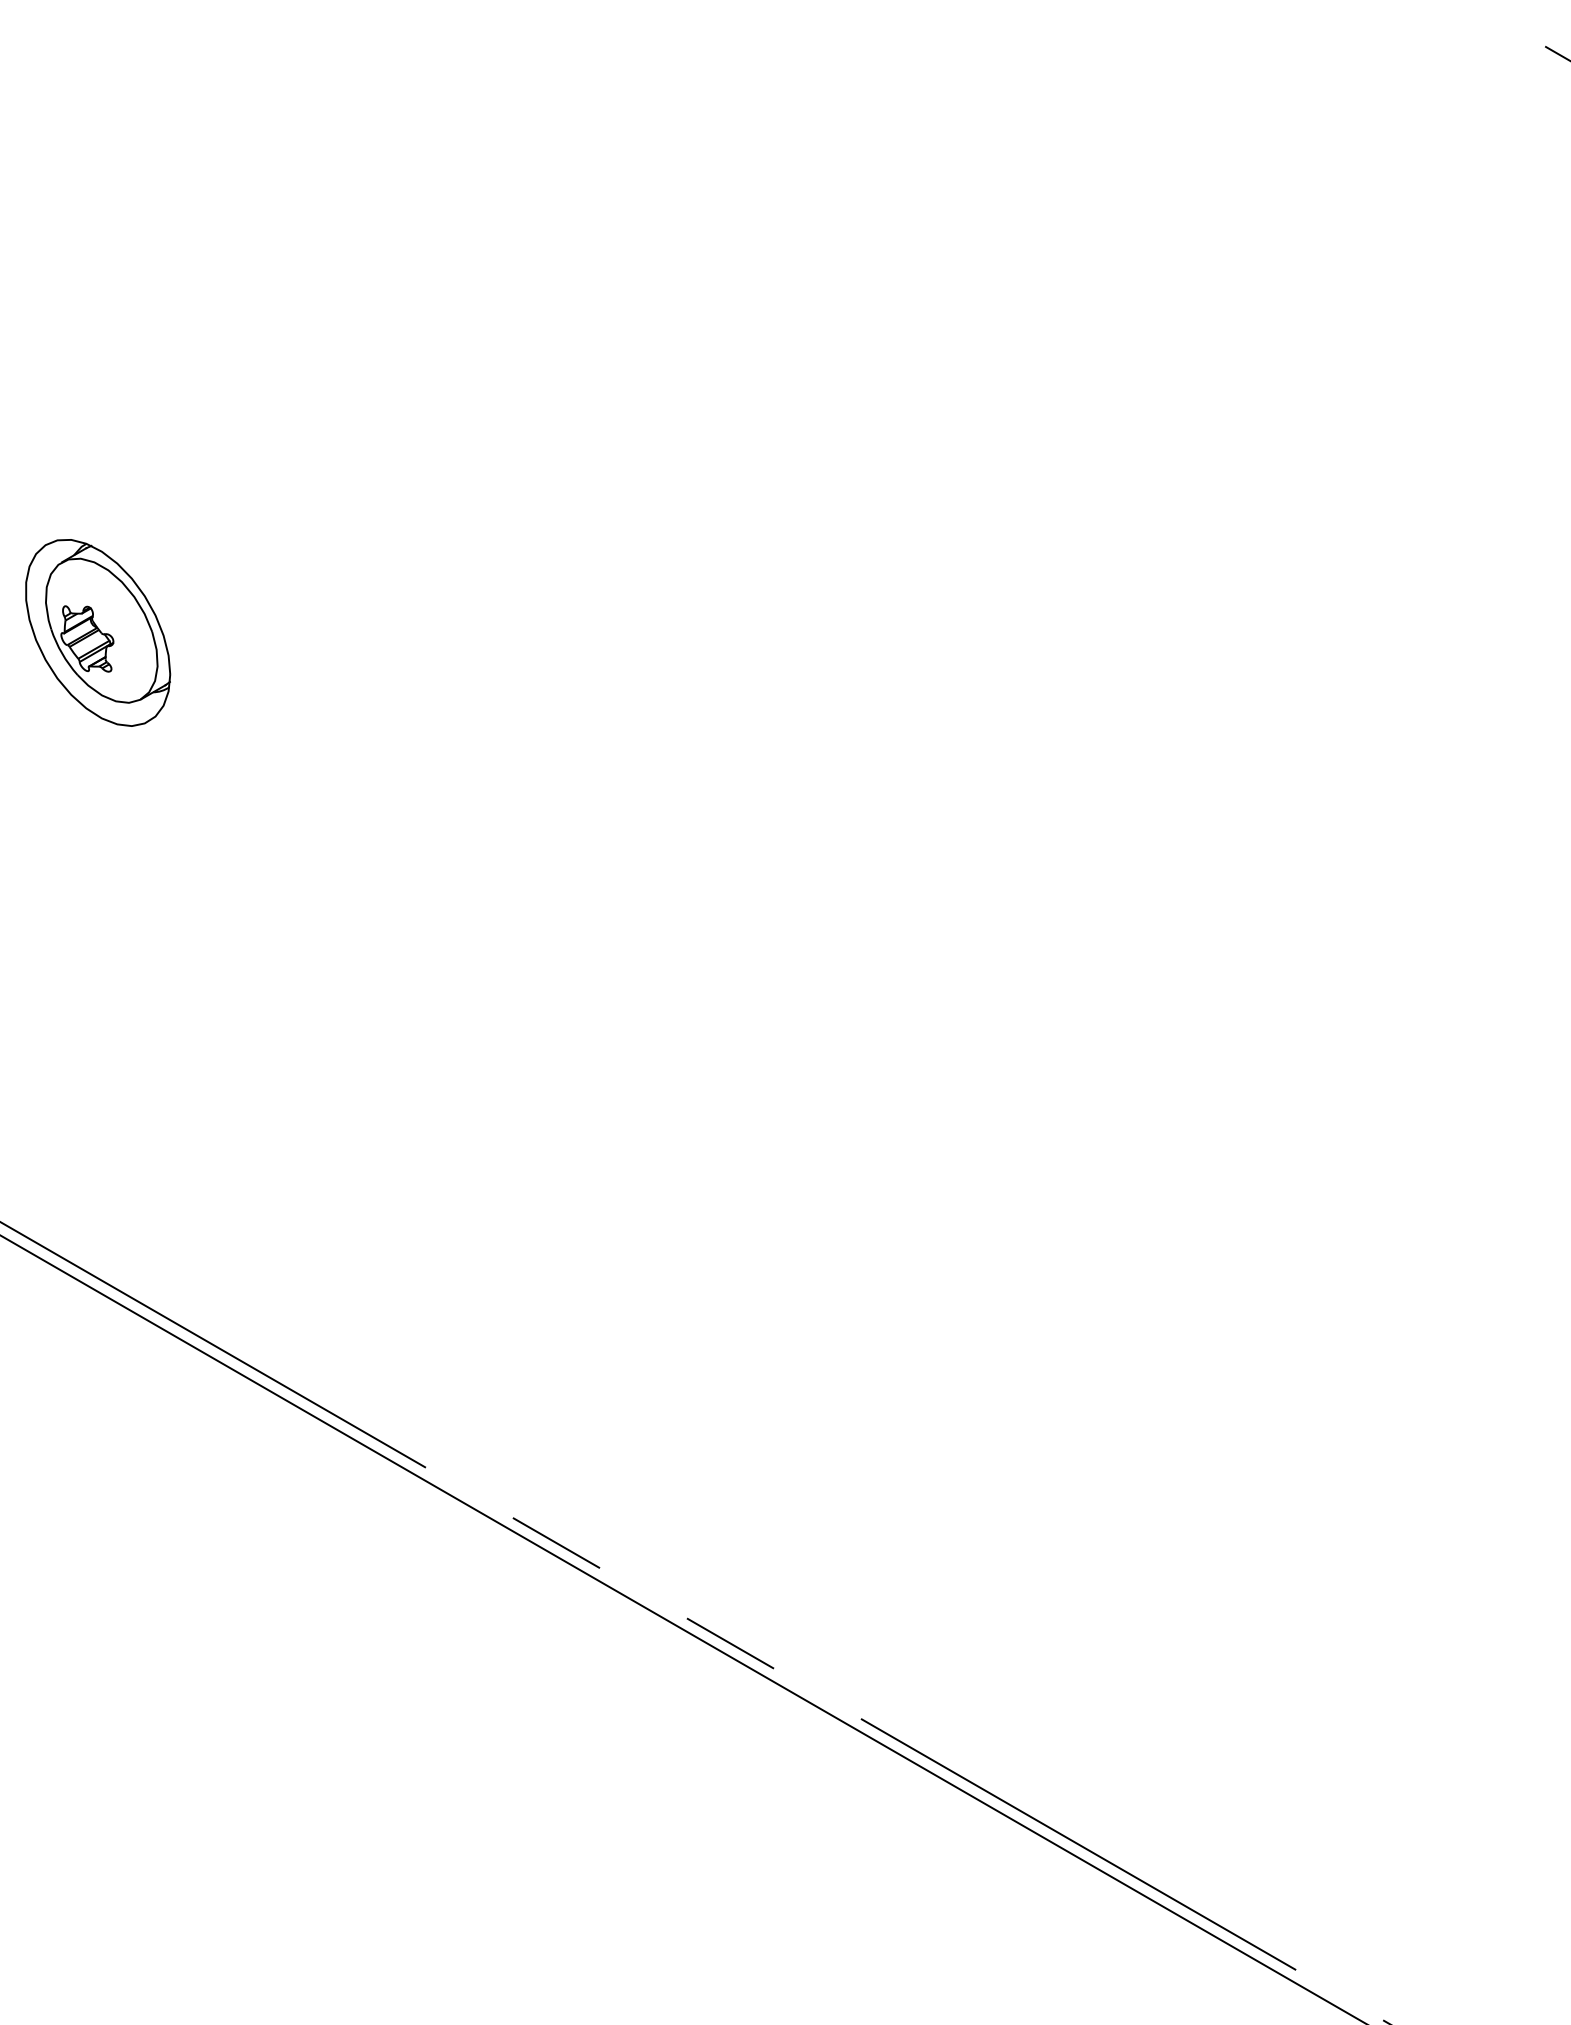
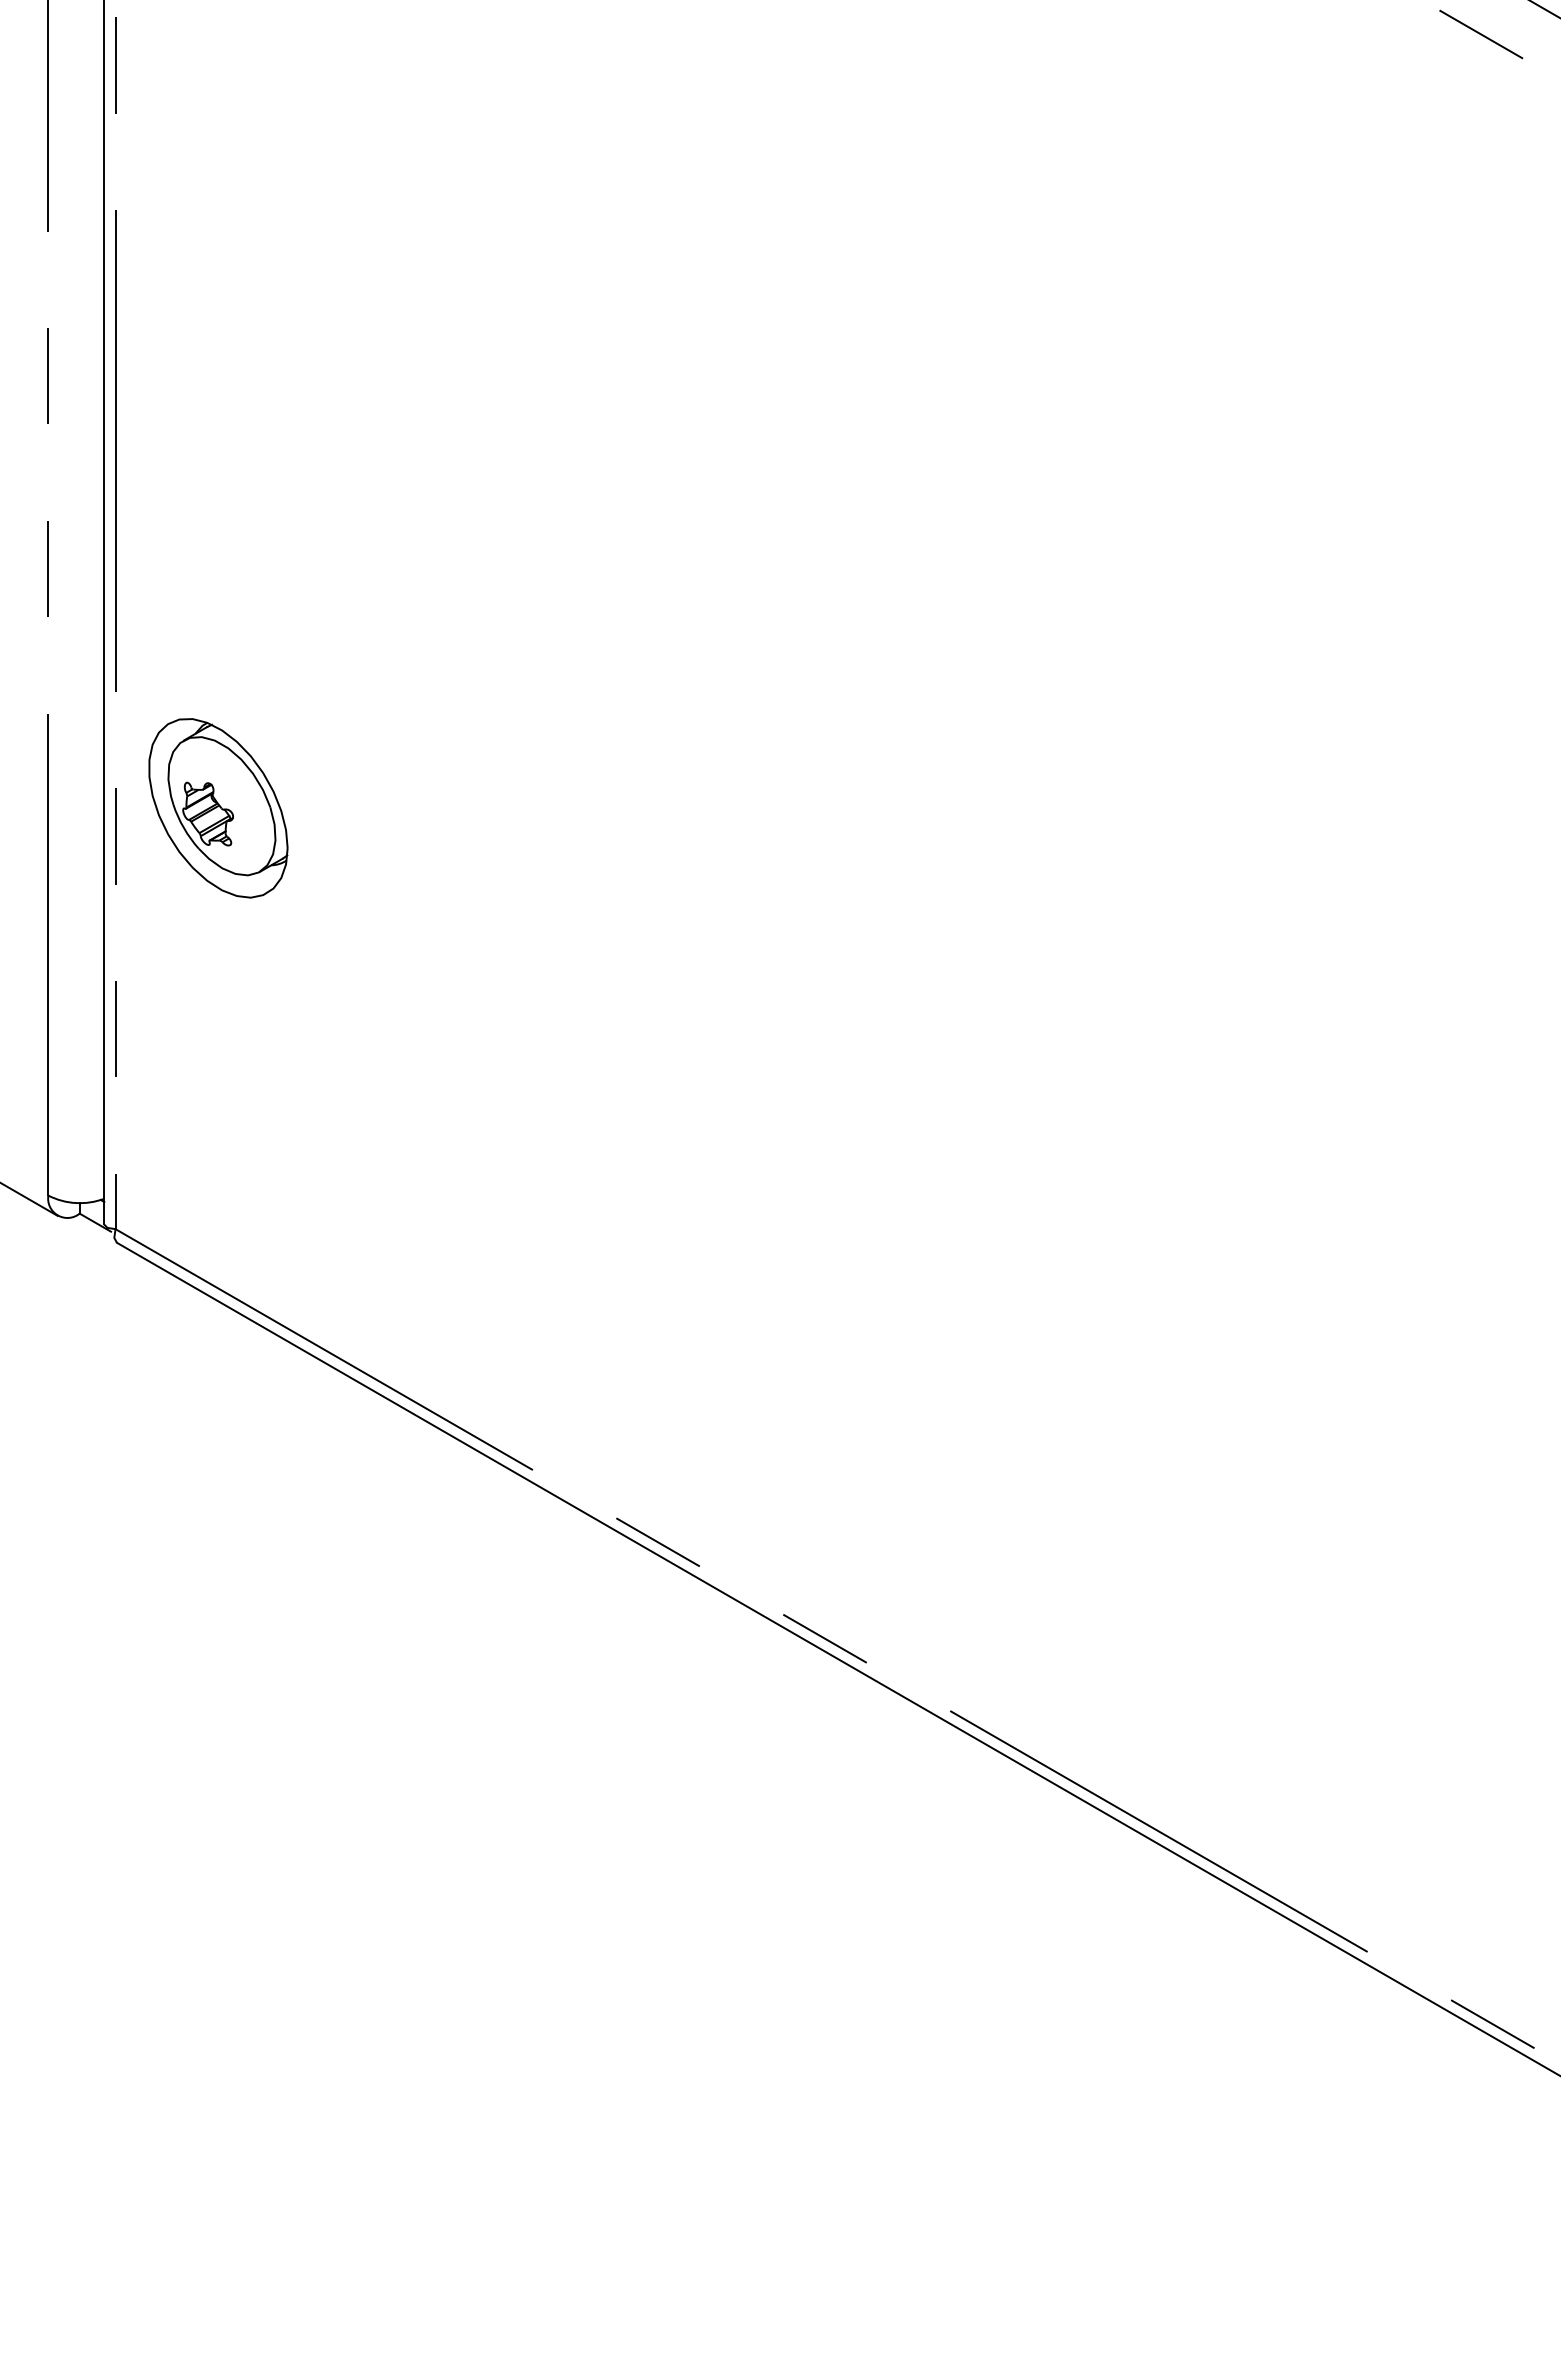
part: (98, 633) -> (218, 808), moved

